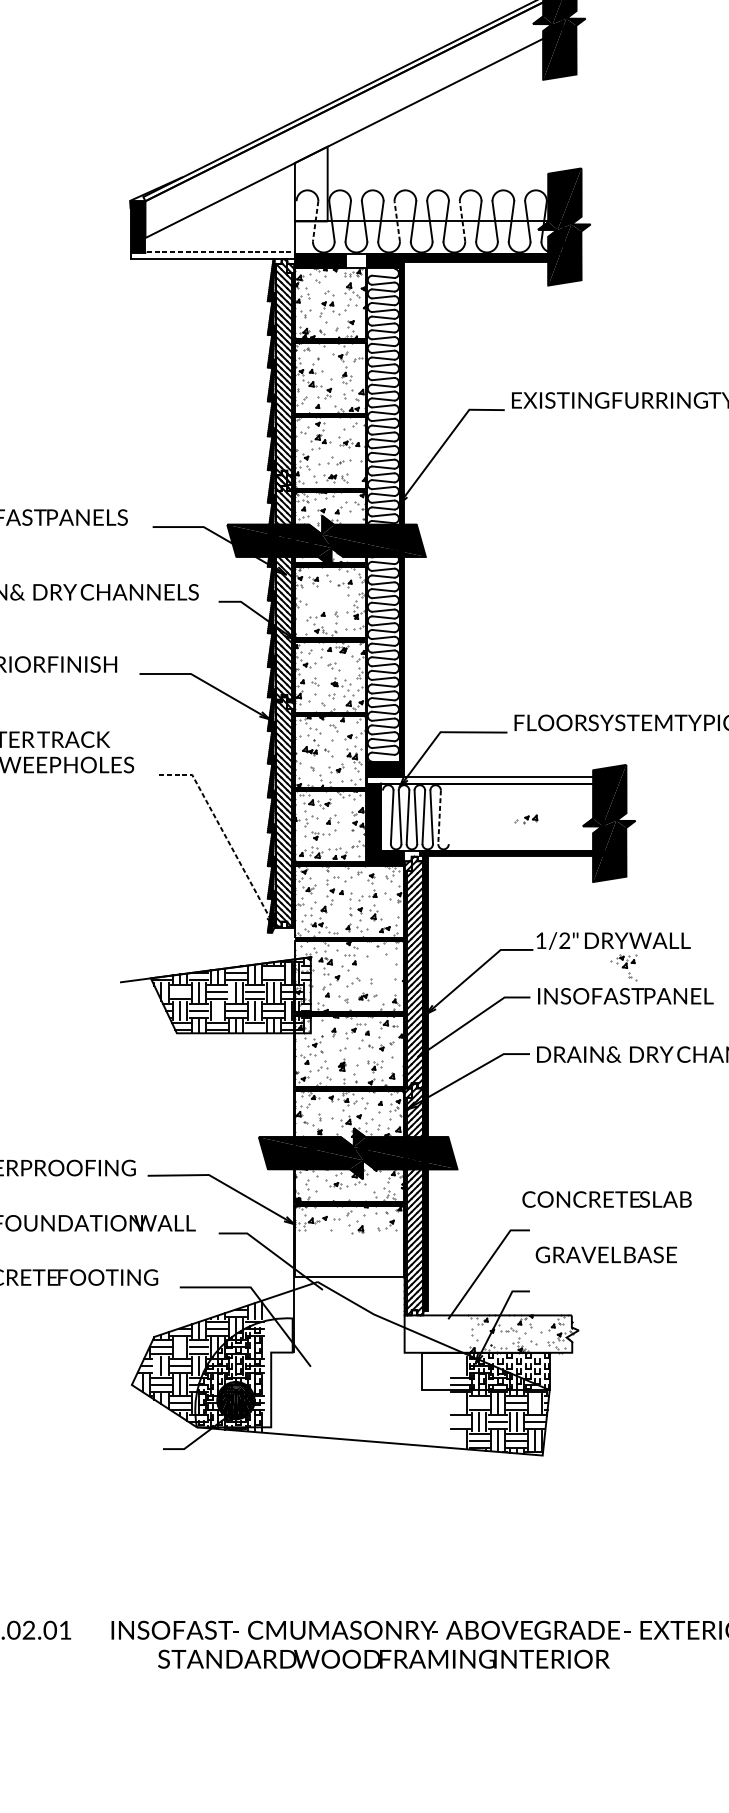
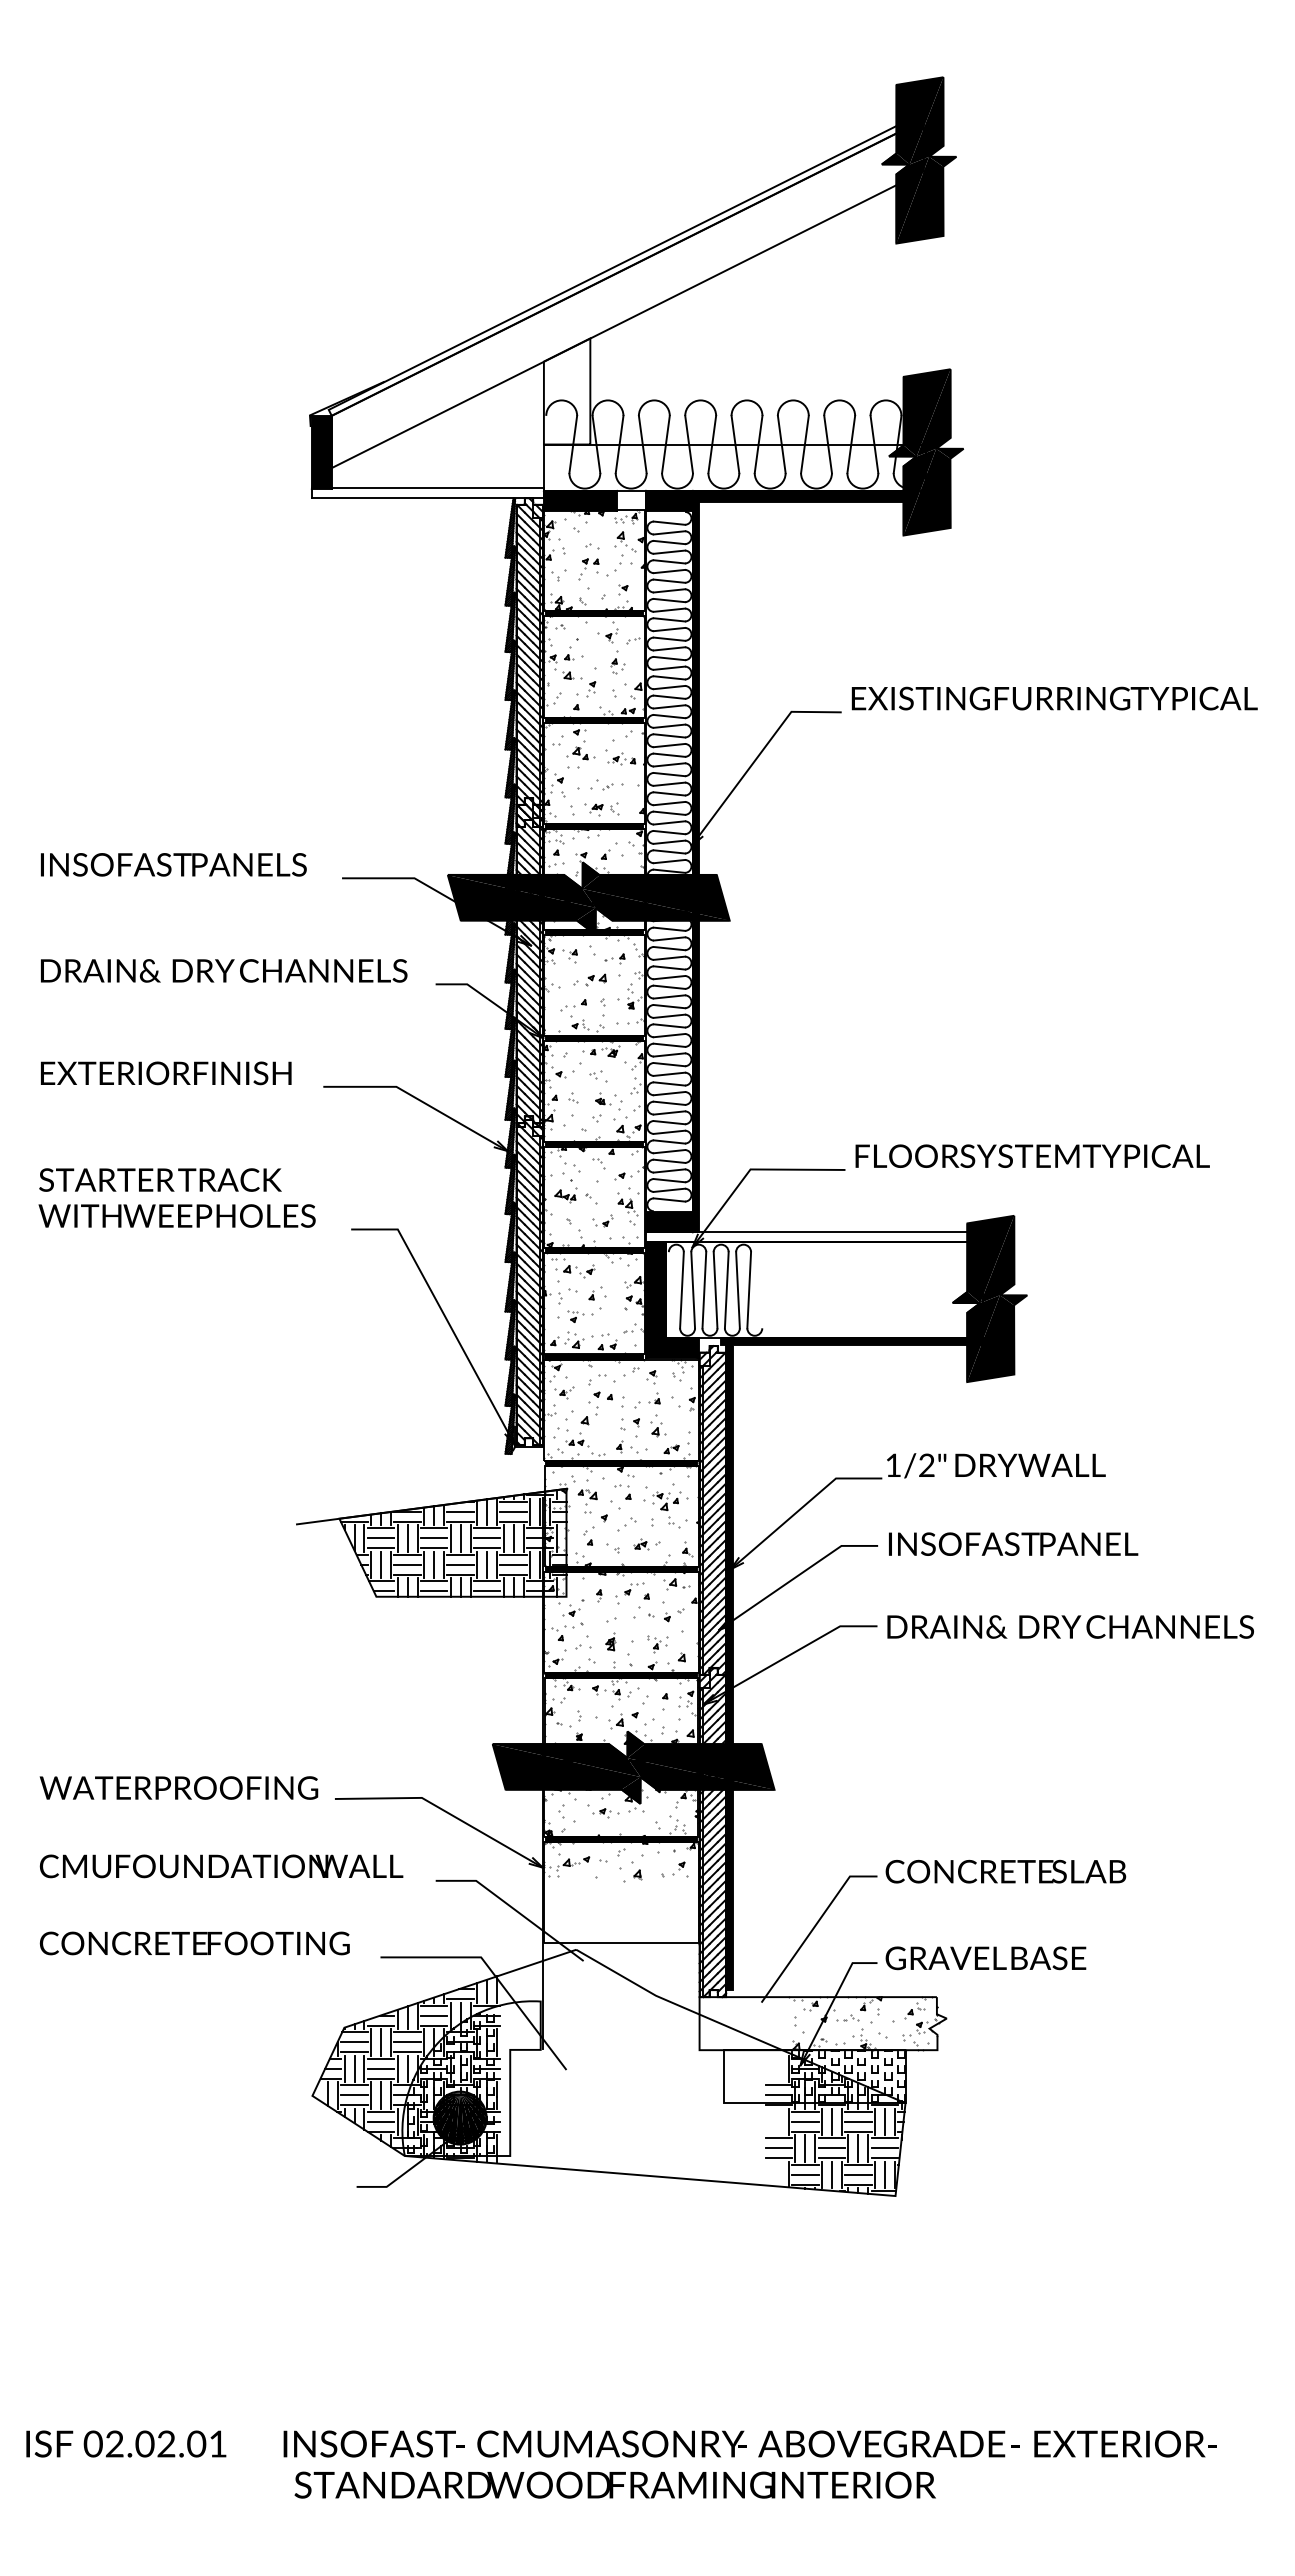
line: (315, 221) -> (573, 444), dashed -> solid
line: (397, 221) -> (689, 444), dashed -> solid
line: (462, 221) -> (781, 444), dashed -> solid
line: (213, 252) -> (428, 488), dashed -> solid
line: (439, 817) -> (749, 1290), dashed -> solid
part: (525, 818) -> (589, 979), moved
line: (225, 835) -> (445, 1316), dashed -> solid
part: (623, 967) -> (662, 1509), moved
line: (273, 973) -> (513, 1511), added
line: (179, 992) -> (380, 1538), added
line: (229, 992) -> (450, 1538), added
line: (217, 1010) -> (434, 1564), added
line: (254, 1029) -> (486, 1591), added
text: (606, 1199) -> (1005, 1871), moved
text: (606, 1255) -> (985, 1958), moved
line: (180, 1347) -> (381, 2042), added
line: (154, 1365) -> (344, 2068), added
line: (479, 1403) -> (805, 2121), added
line: (534, 1403) -> (884, 2121), added
line: (460, 1422) -> (778, 2148), added
text: (383, 1658) -> (614, 2484), moved

